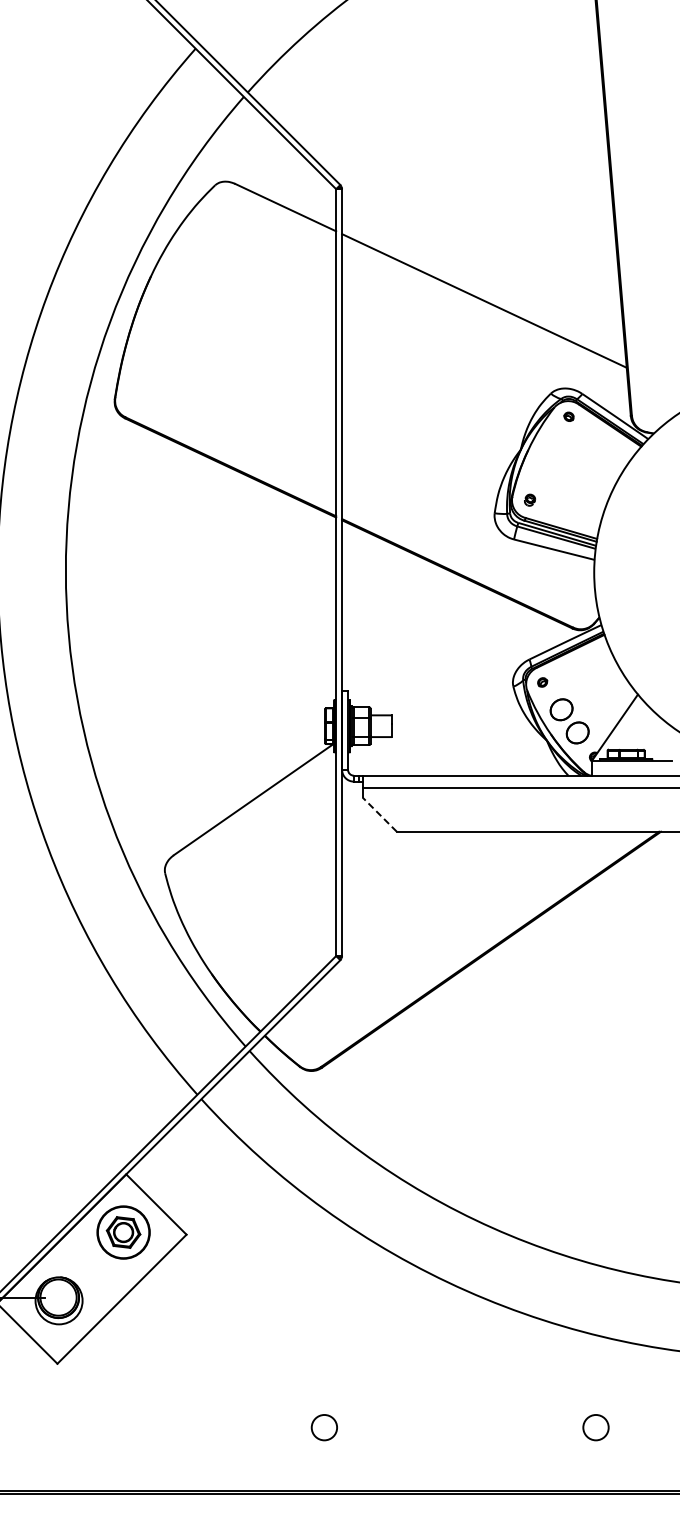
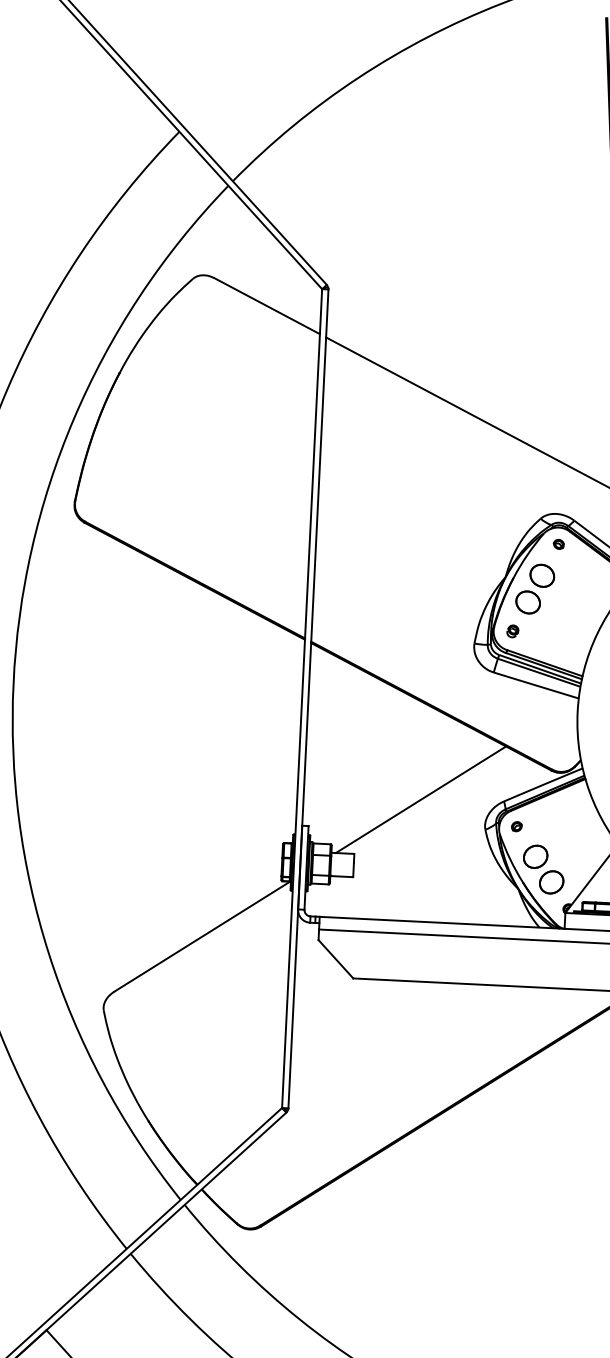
part: (548, 459) -> (534, 588), added
line: (451, 661) -> (420, 799), added
line: (379, 814) -> (335, 959), dashed -> solid

